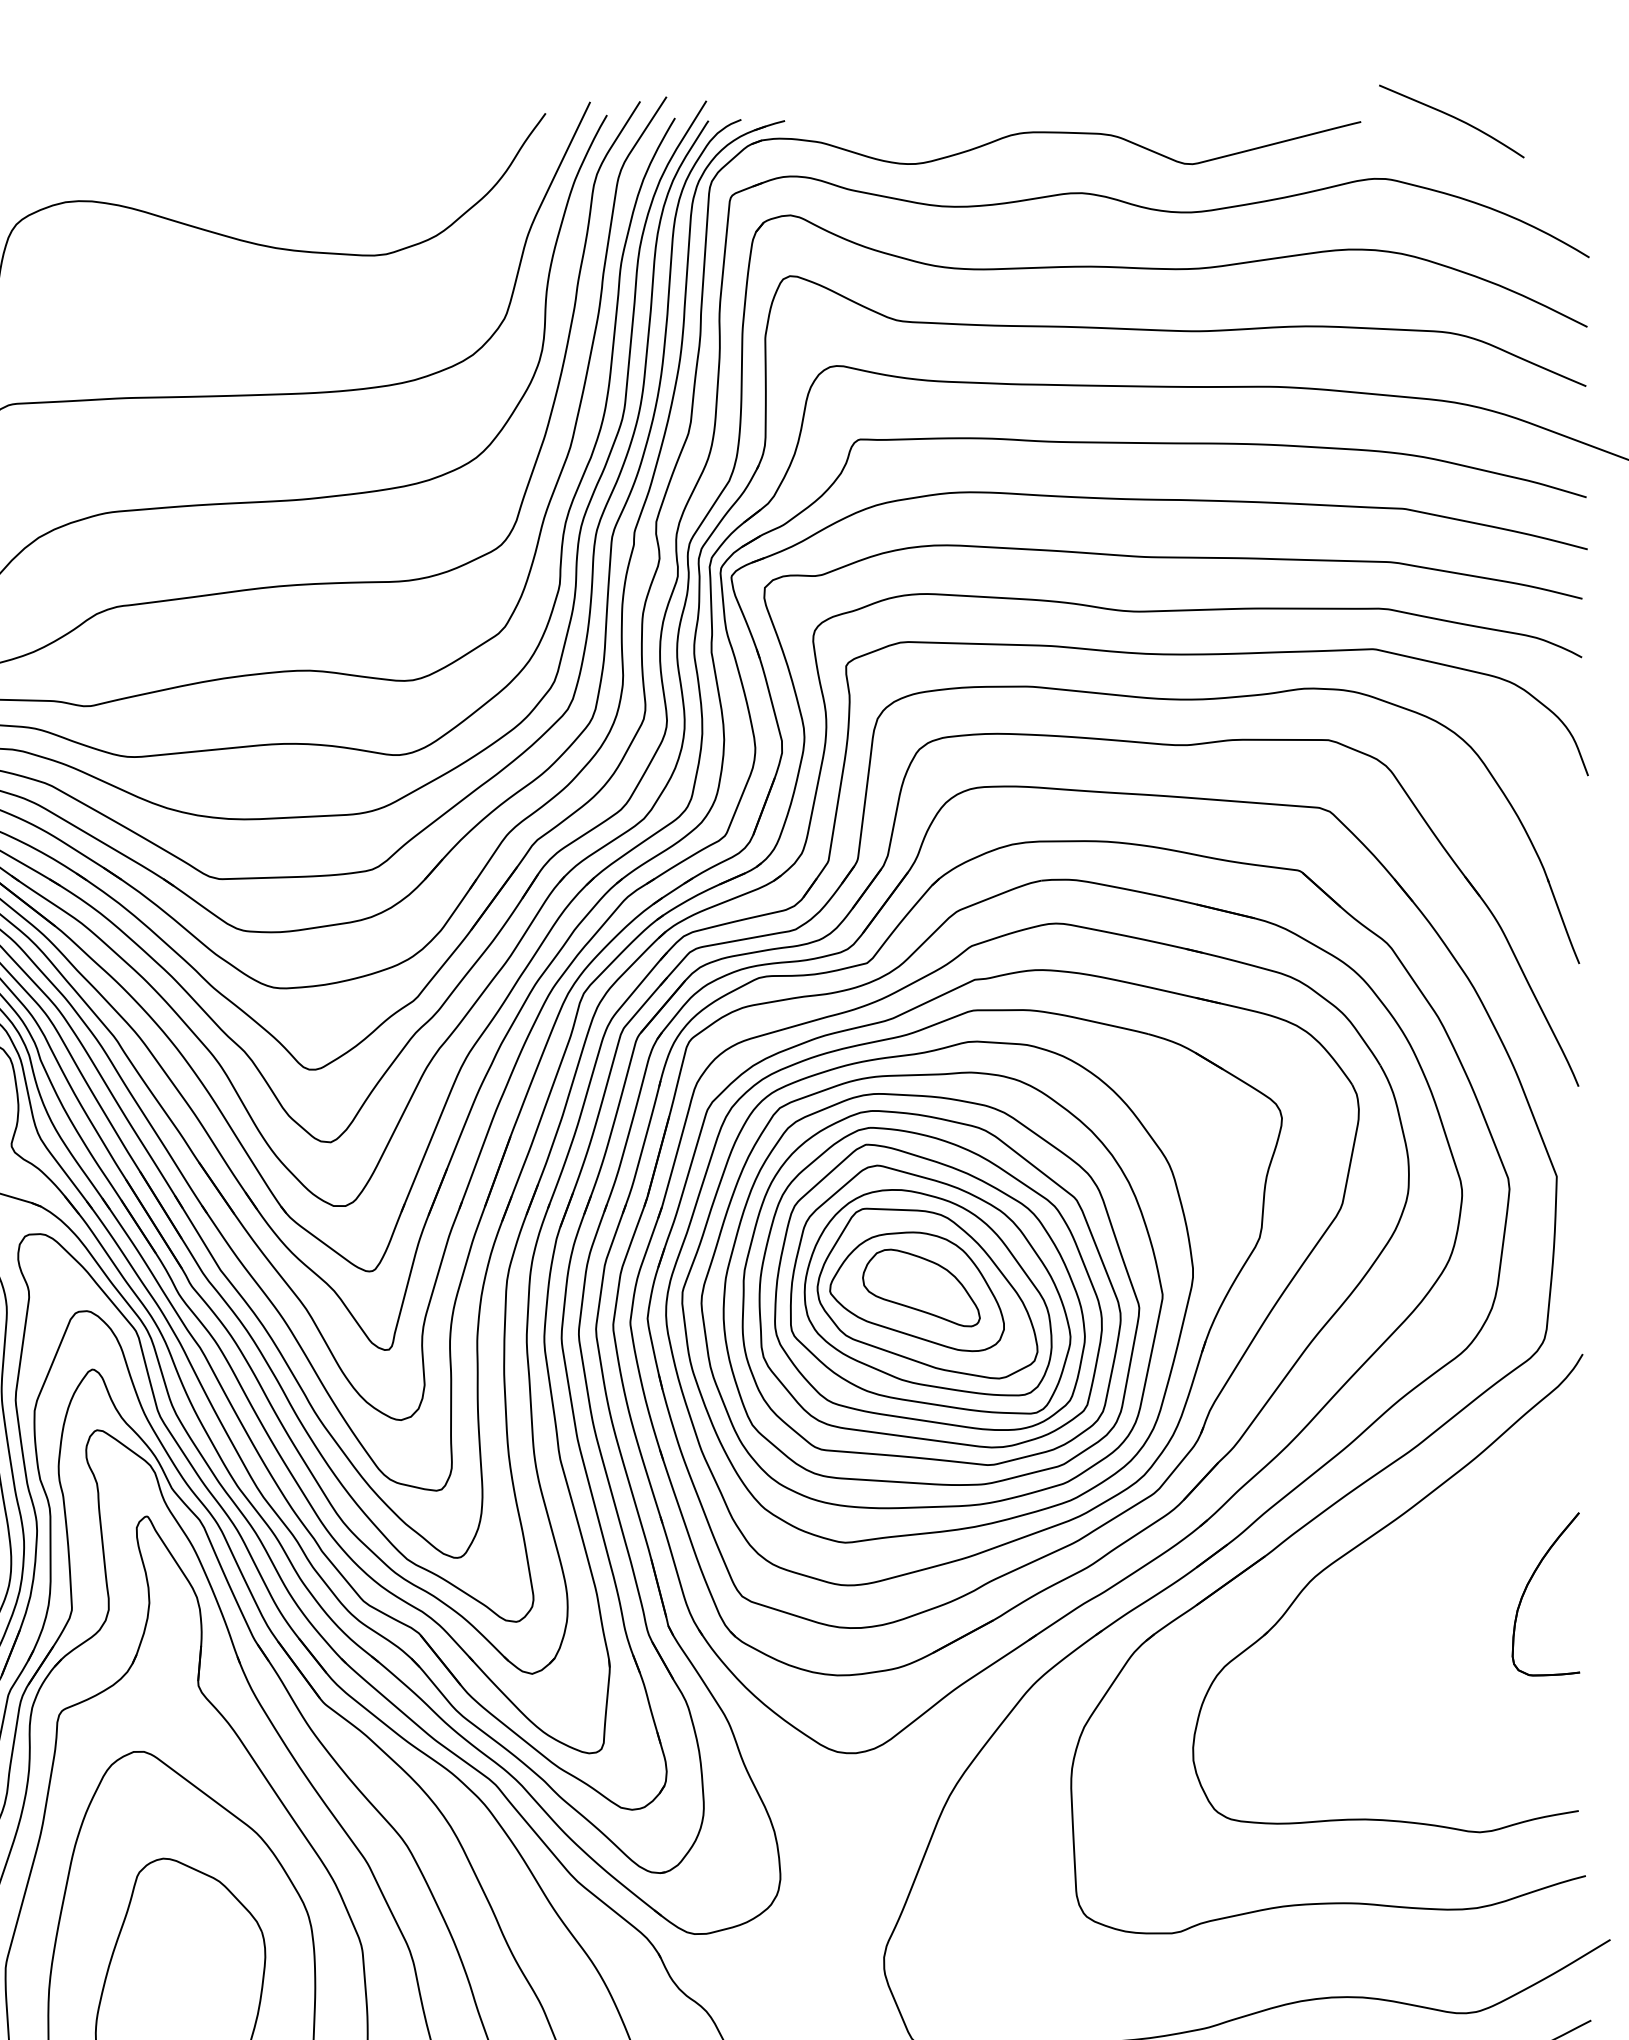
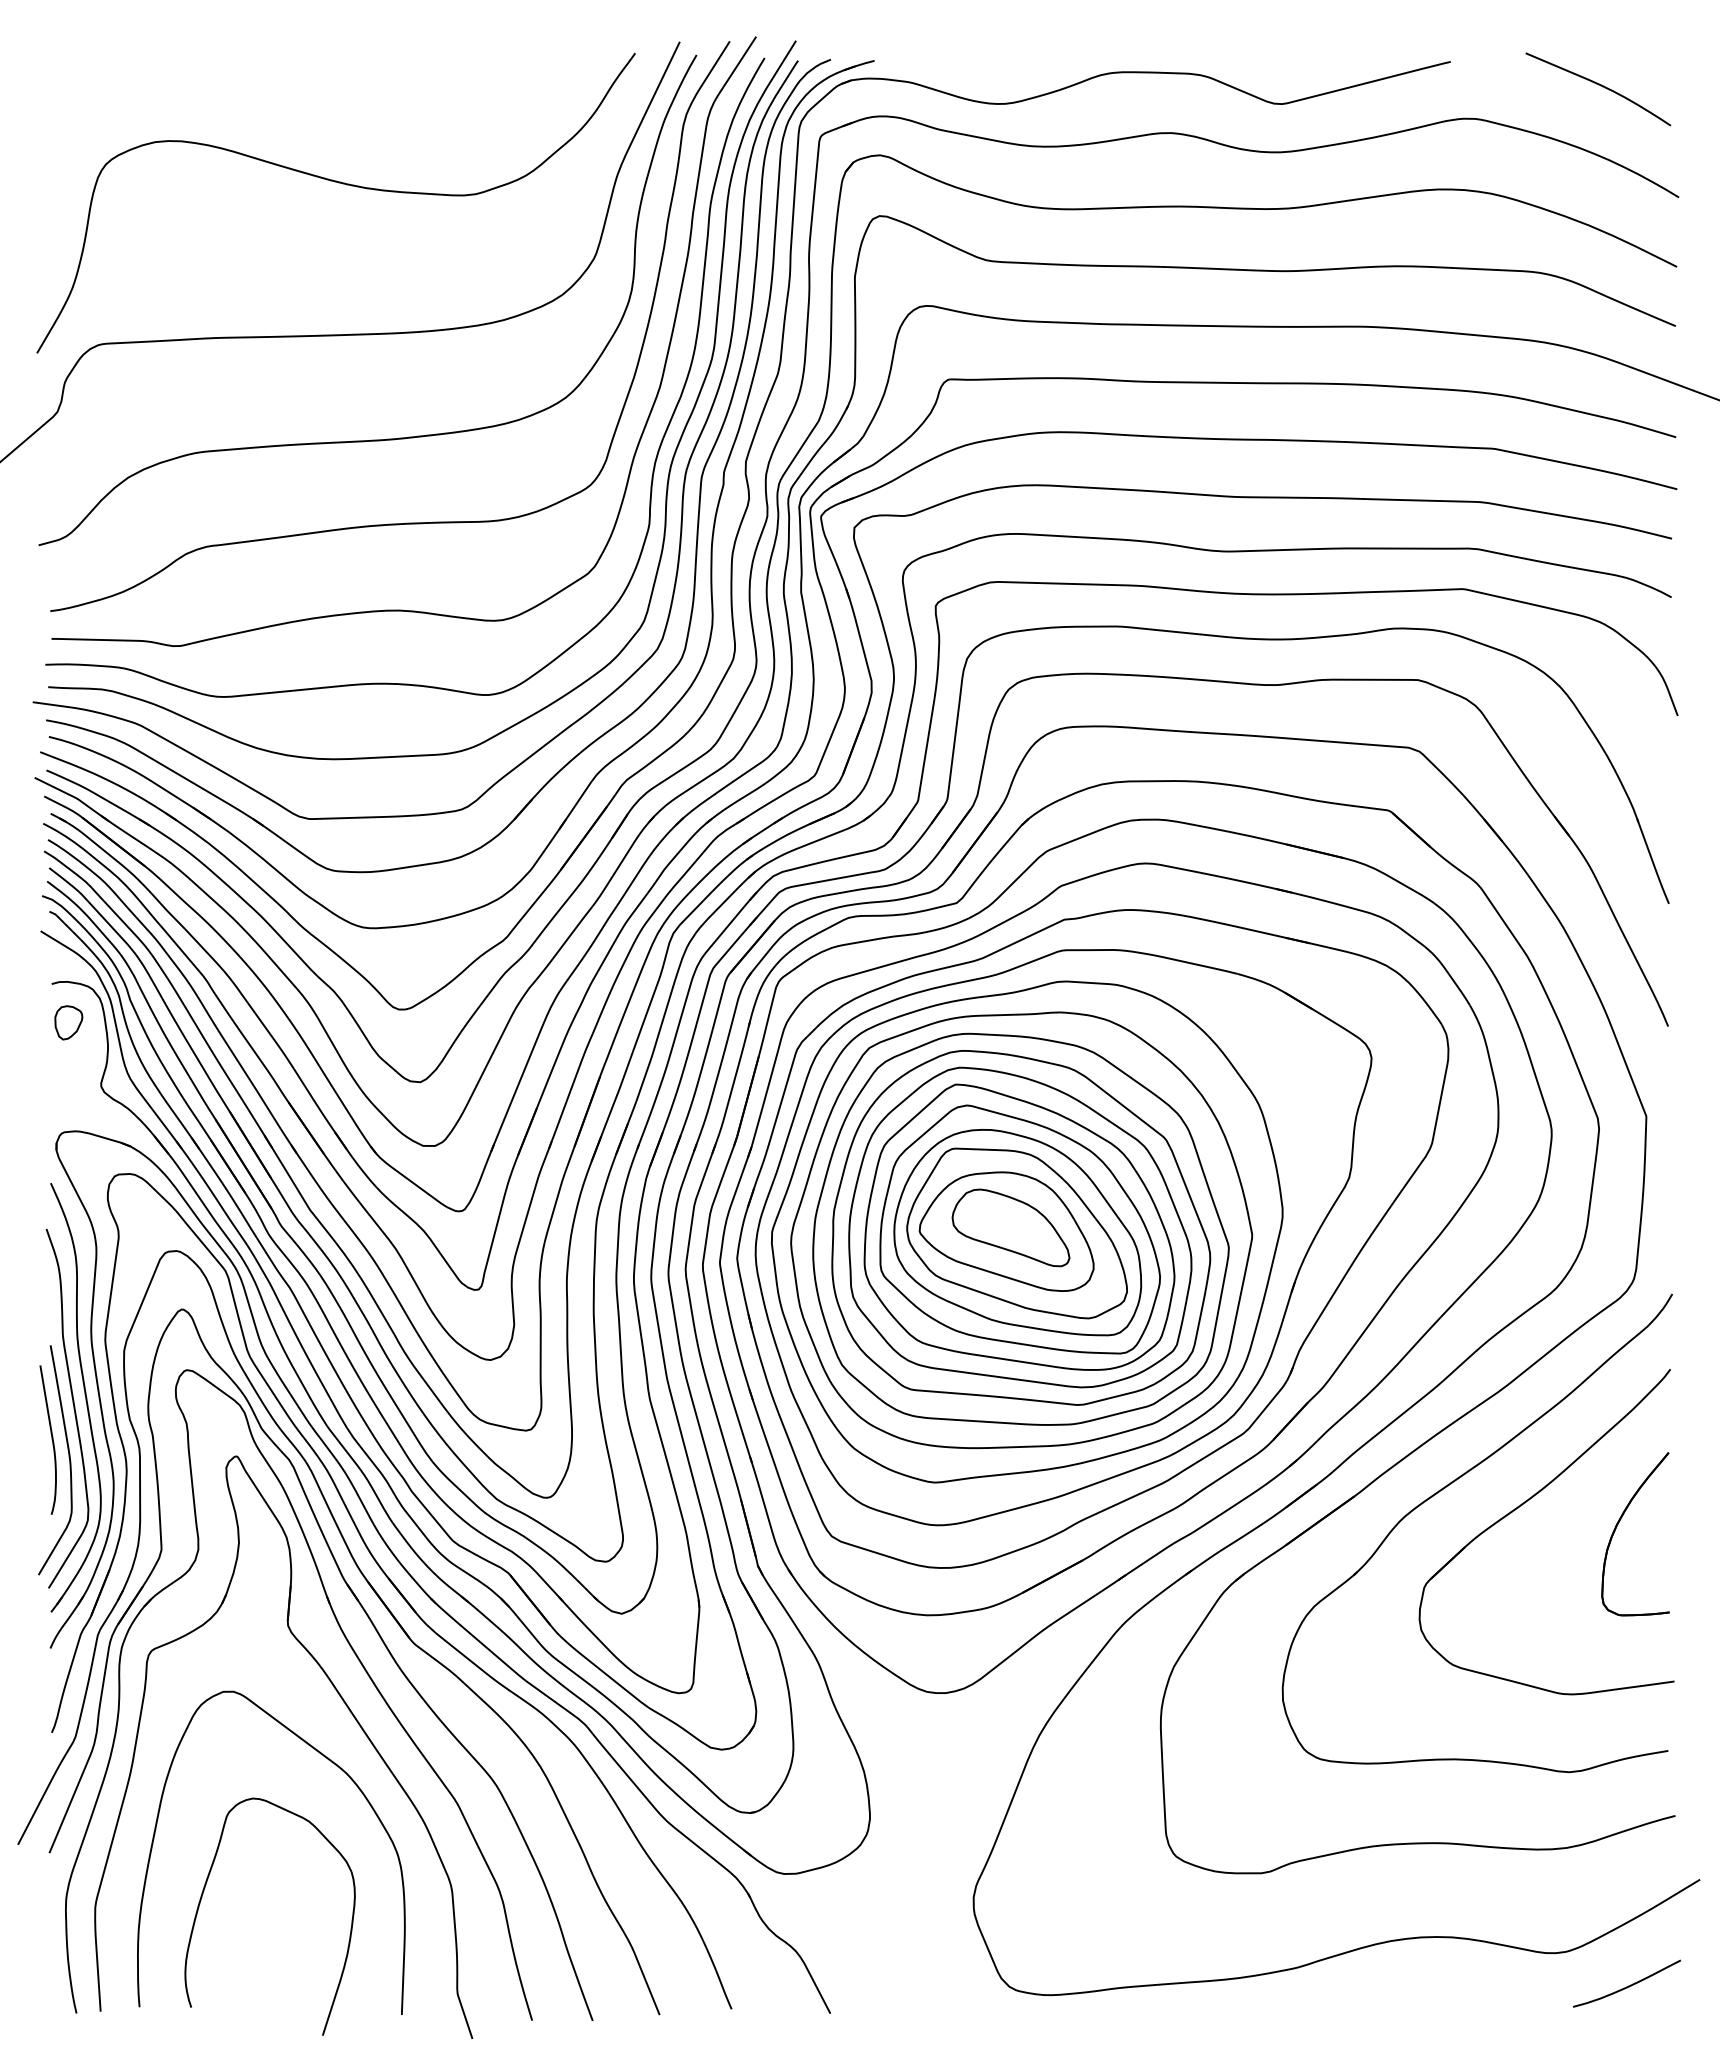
curve: (1453, 118) -> (1600, 86), moved
part: (1435, 1563) -> (1525, 1503), added

